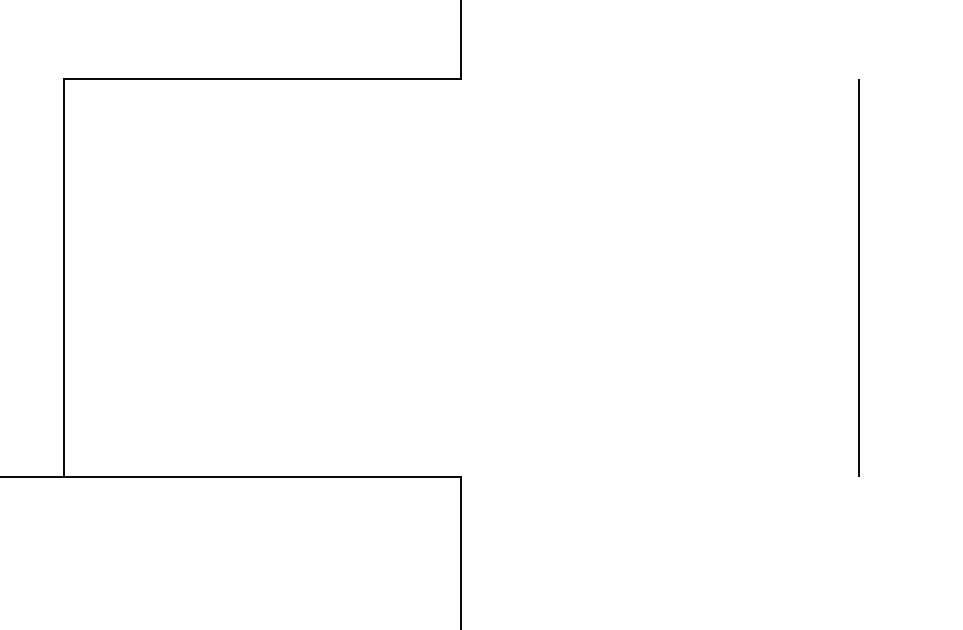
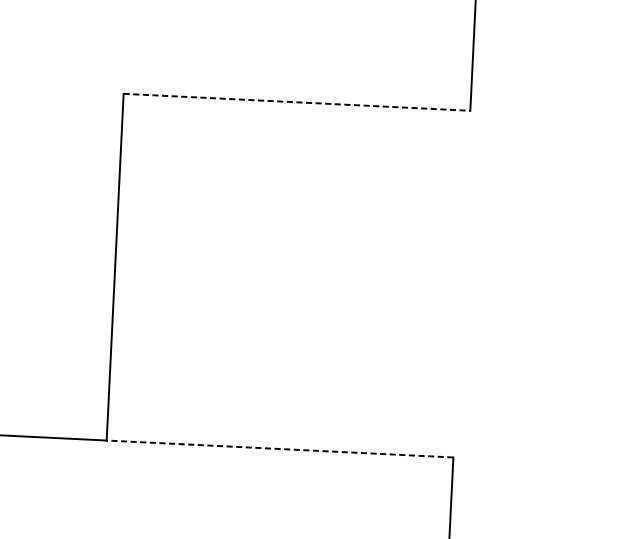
line: (262, 79) -> (296, 102), solid -> dashed
line: (262, 476) -> (279, 448), solid -> dashed

